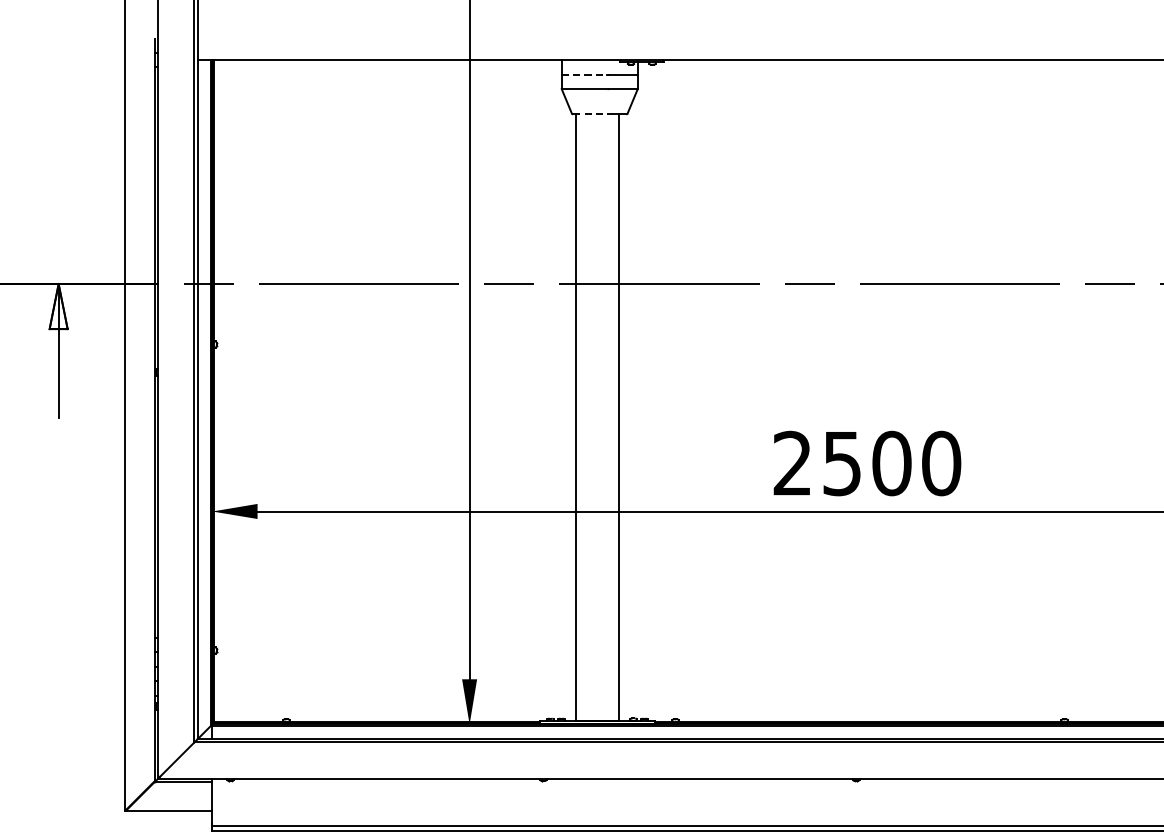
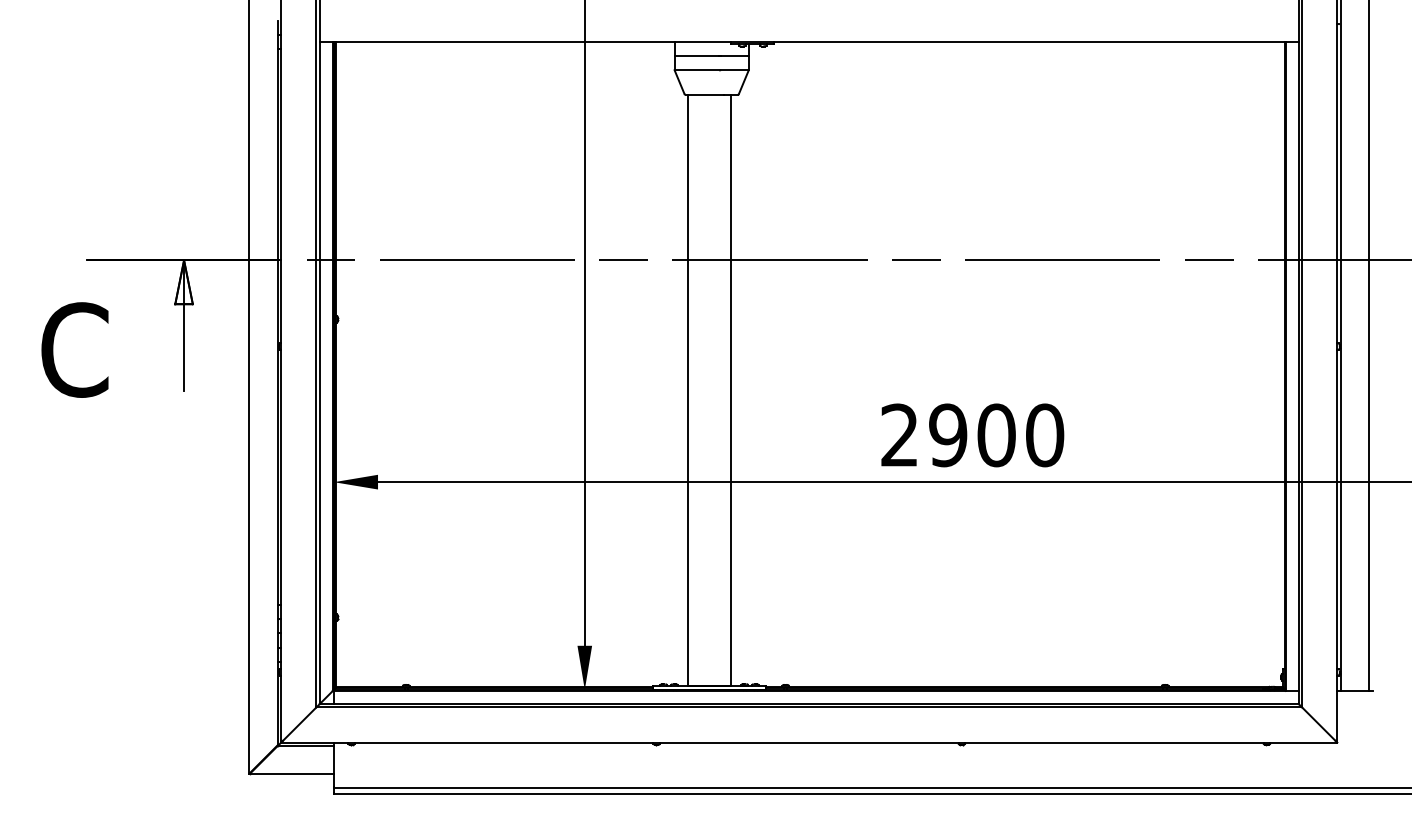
line: (585, 74) -> (697, 56), dashed -> solid
line: (593, 113) -> (705, 94), dashed -> solid
text: (842, 463) -> (948, 435), 2500 -> 2900

